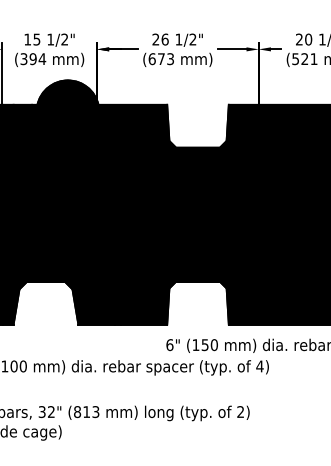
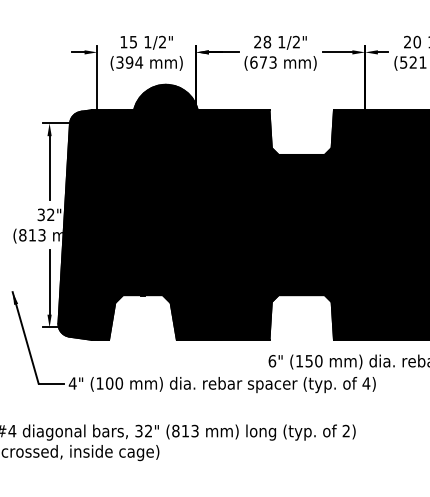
text: (165, 38) -> (267, 41), 26 -> 28

